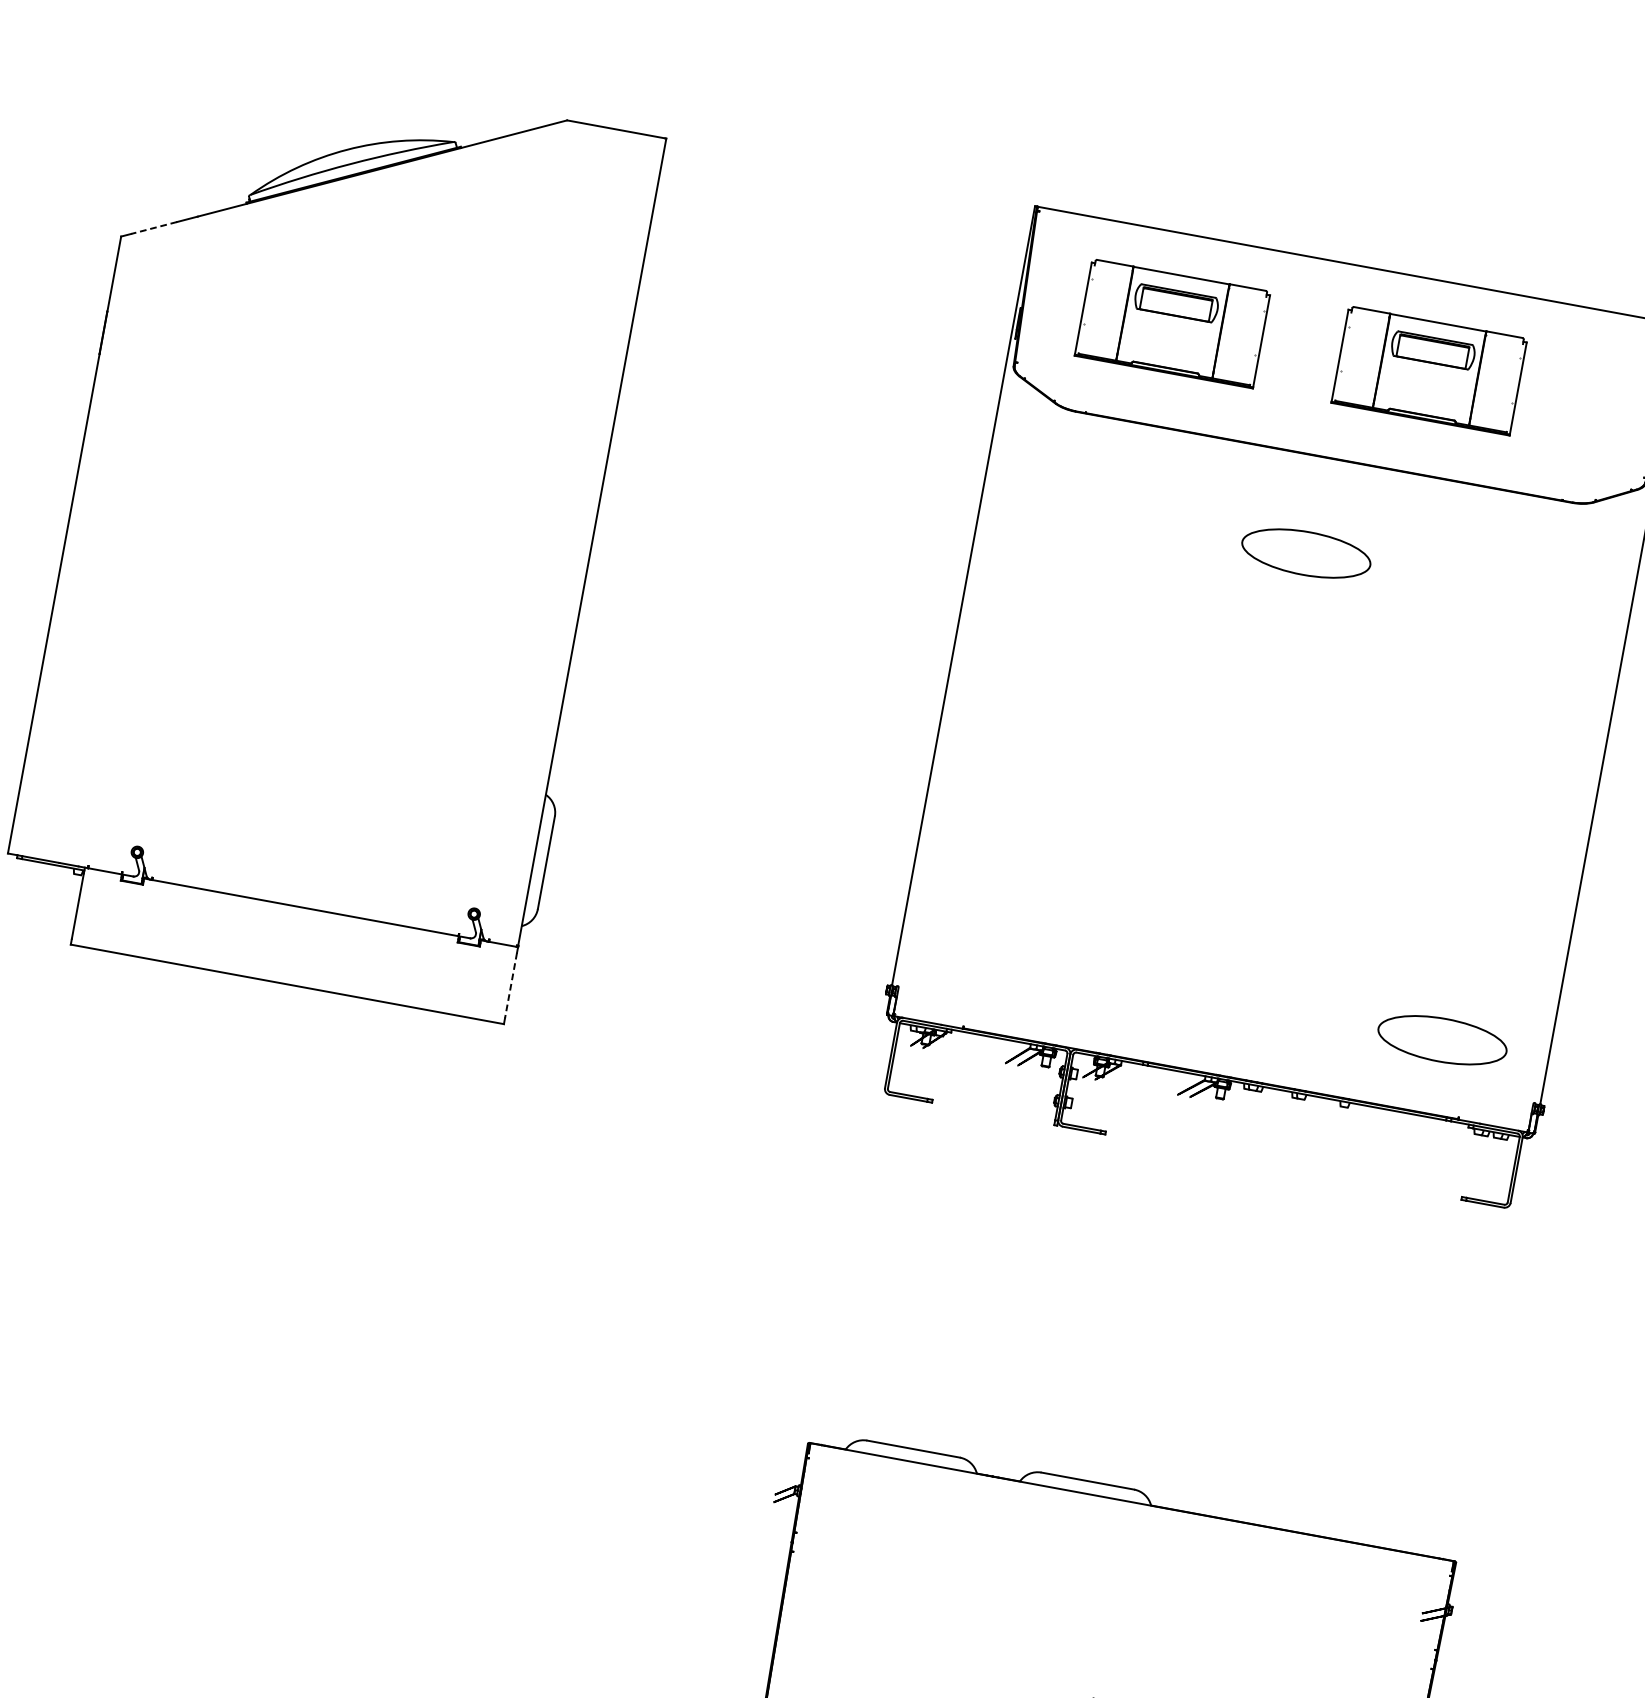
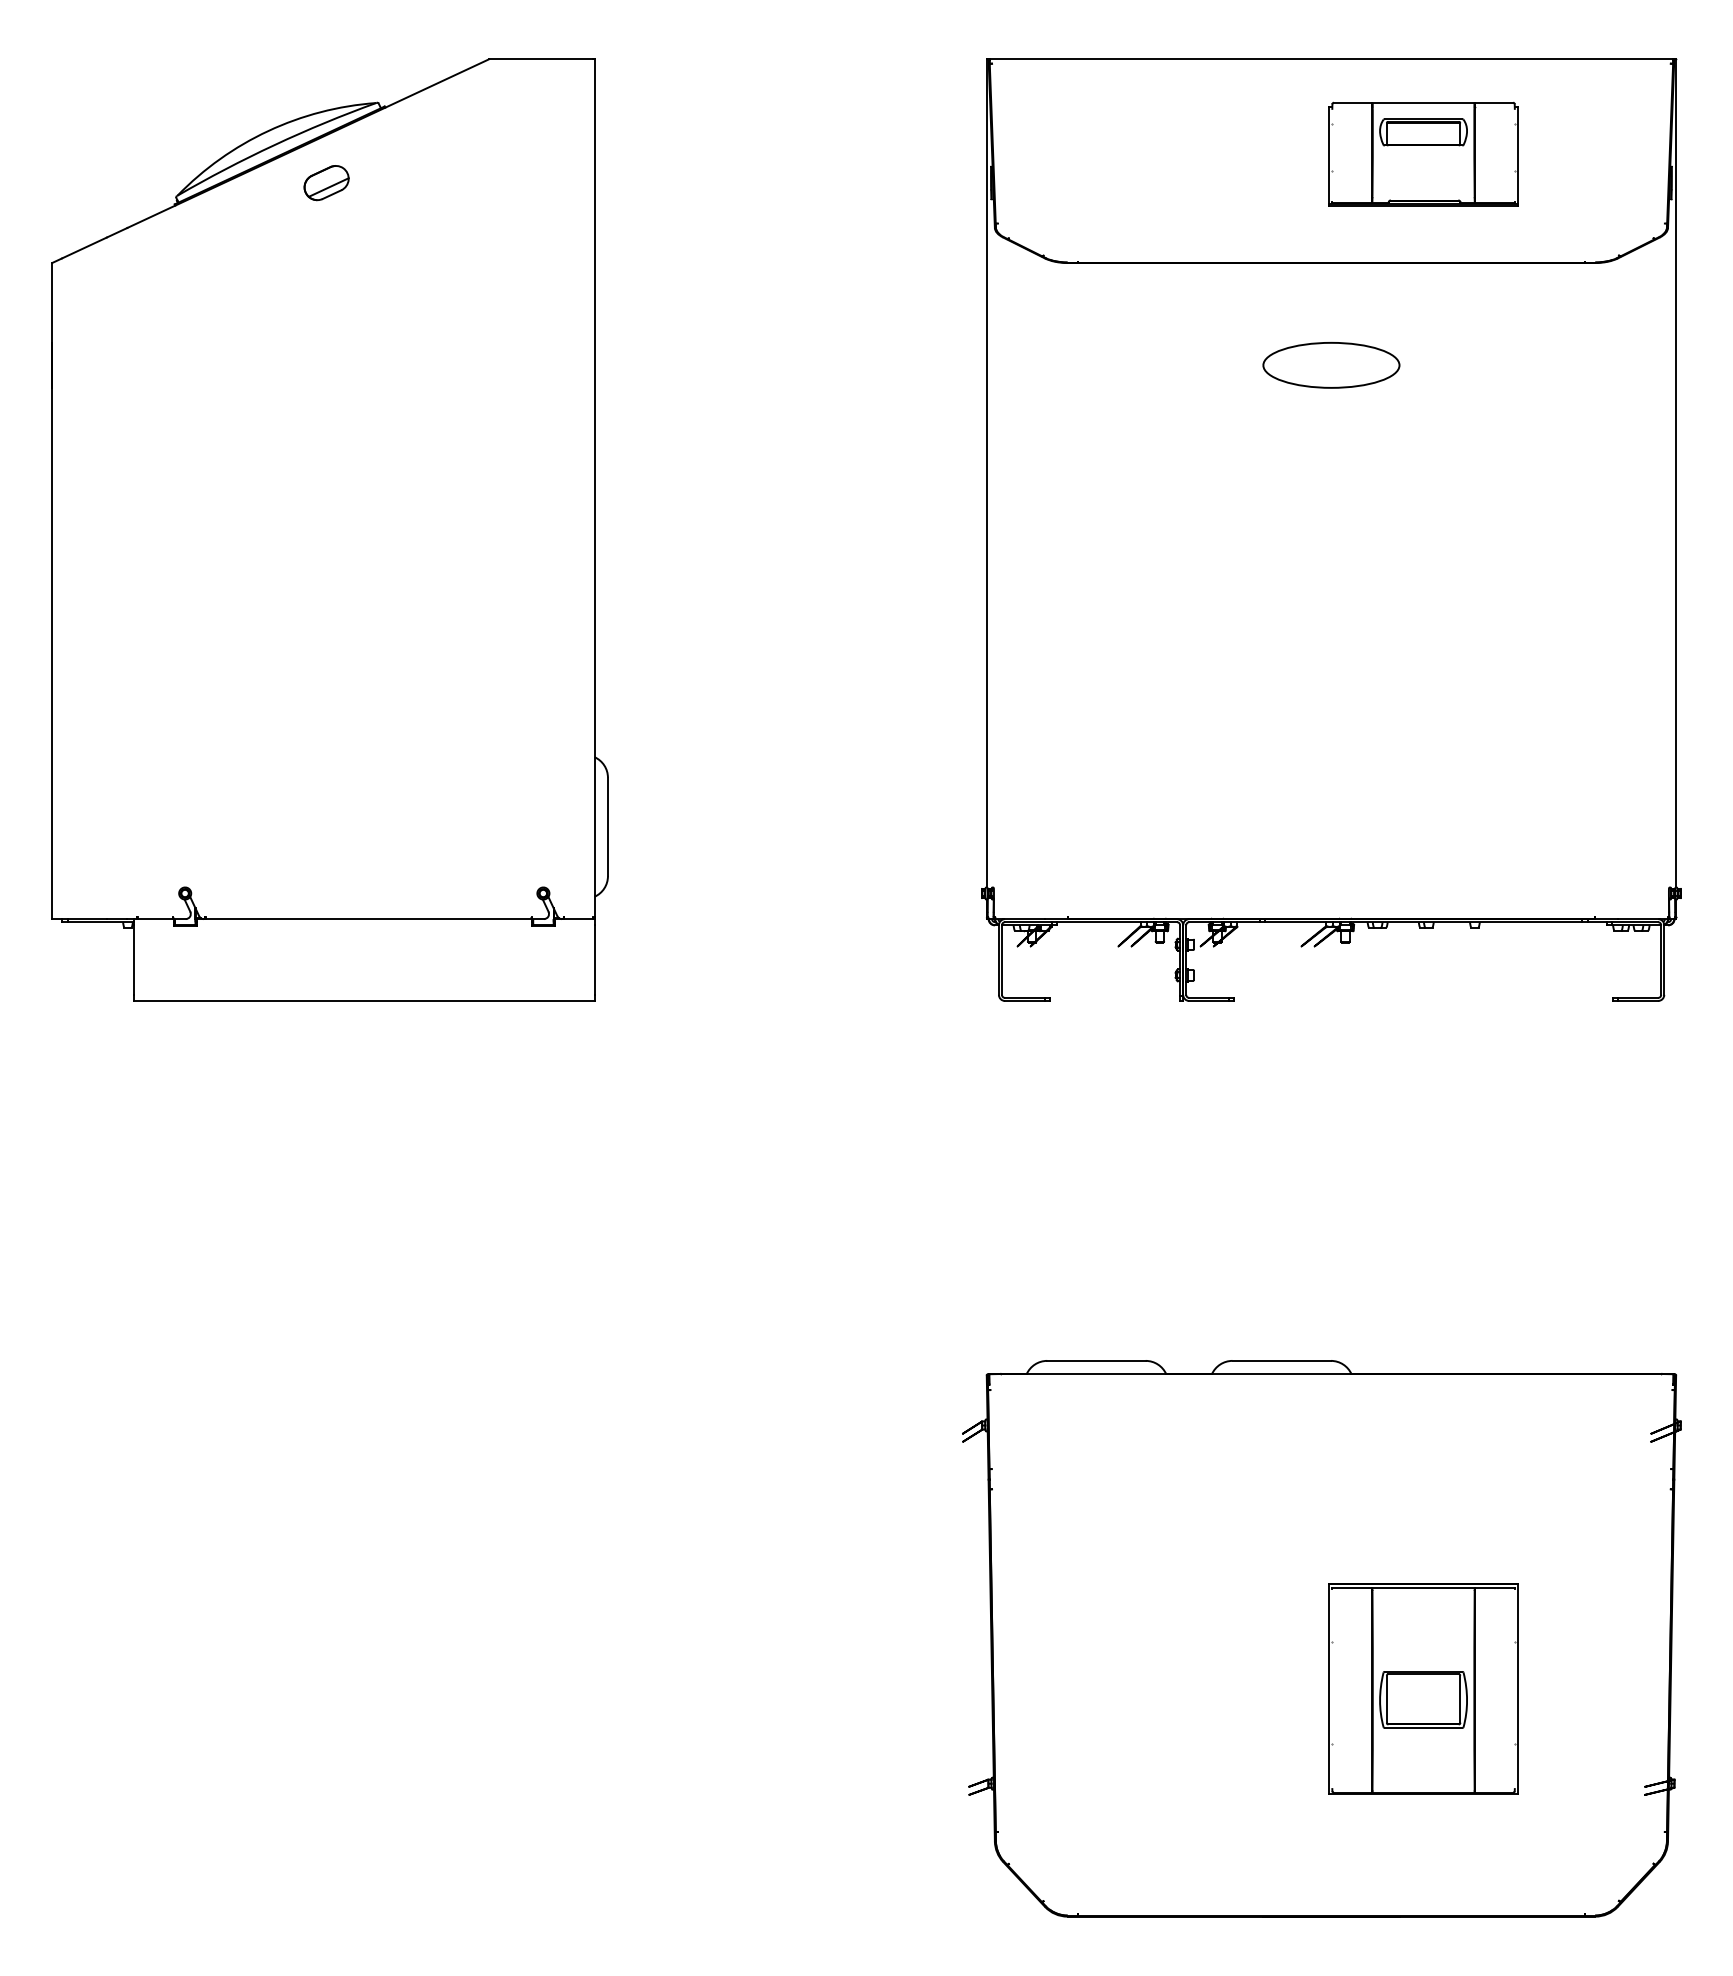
part: (392, 209) -> (326, 183), added
line: (154, 227) -> (84, 247), dashed -> solid
part: (1172, 323) -> (1150, 153), removed
line: (510, 986) -> (594, 960), dashed -> solid
part: (1442, 1040) -> (1563, 840), removed

